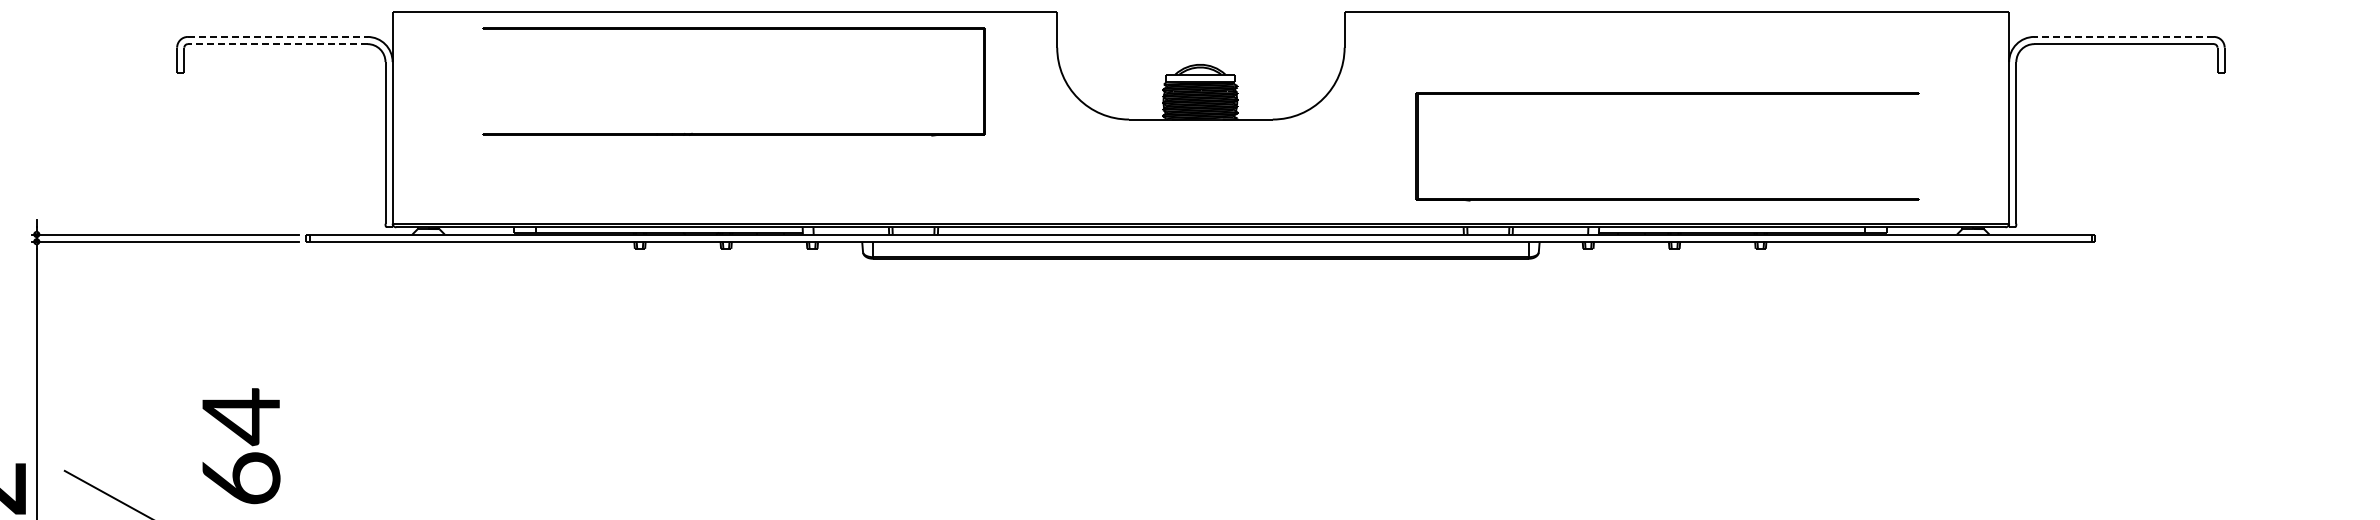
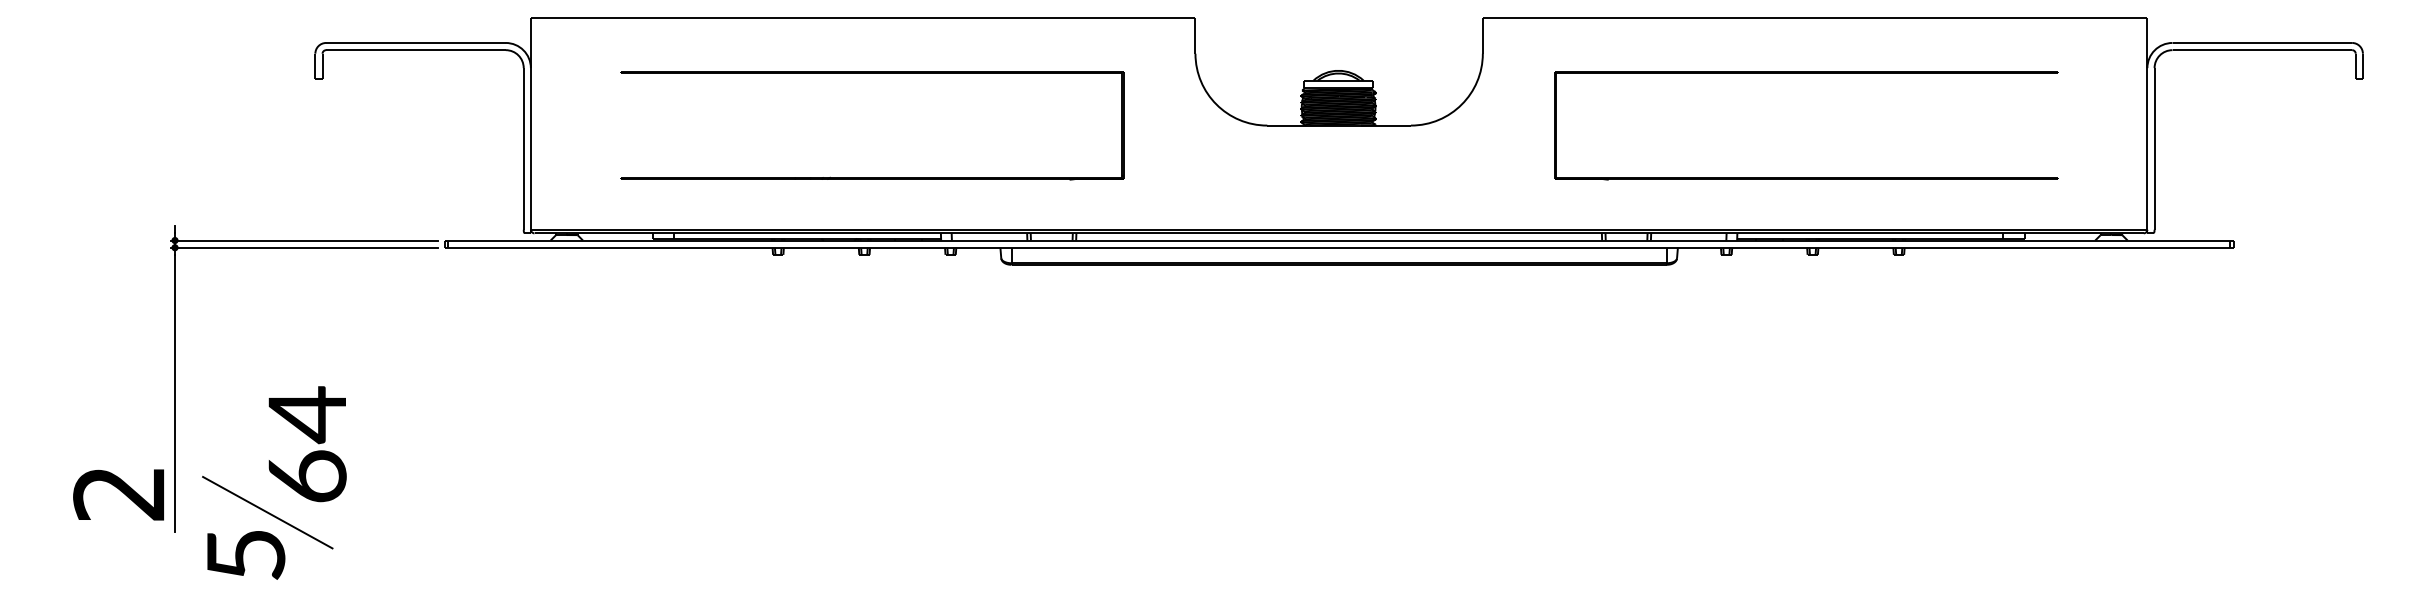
part: (734, 29) -> (872, 73), moved
line: (277, 36) -> (415, 42), dashed -> solid
line: (2124, 36) -> (2262, 42), dashed -> solid
line: (277, 44) -> (415, 50), dashed -> solid
part: (1668, 94) -> (1806, 73), moved
text: (241, 446) -> (307, 444), moved

